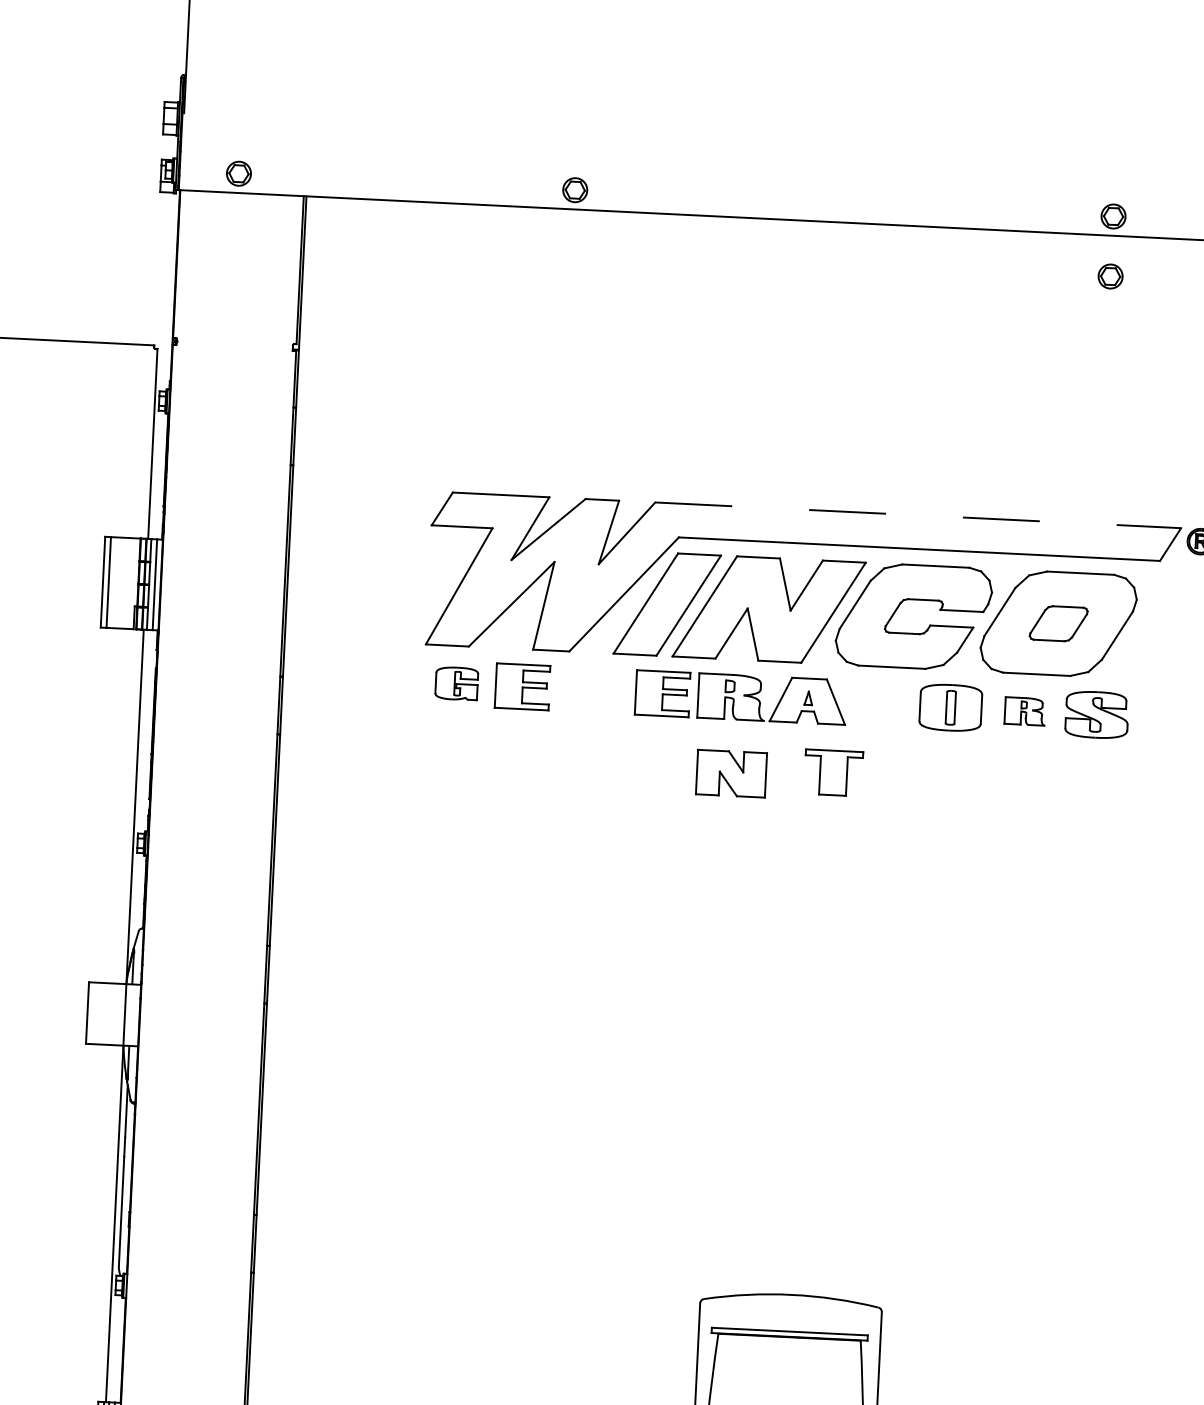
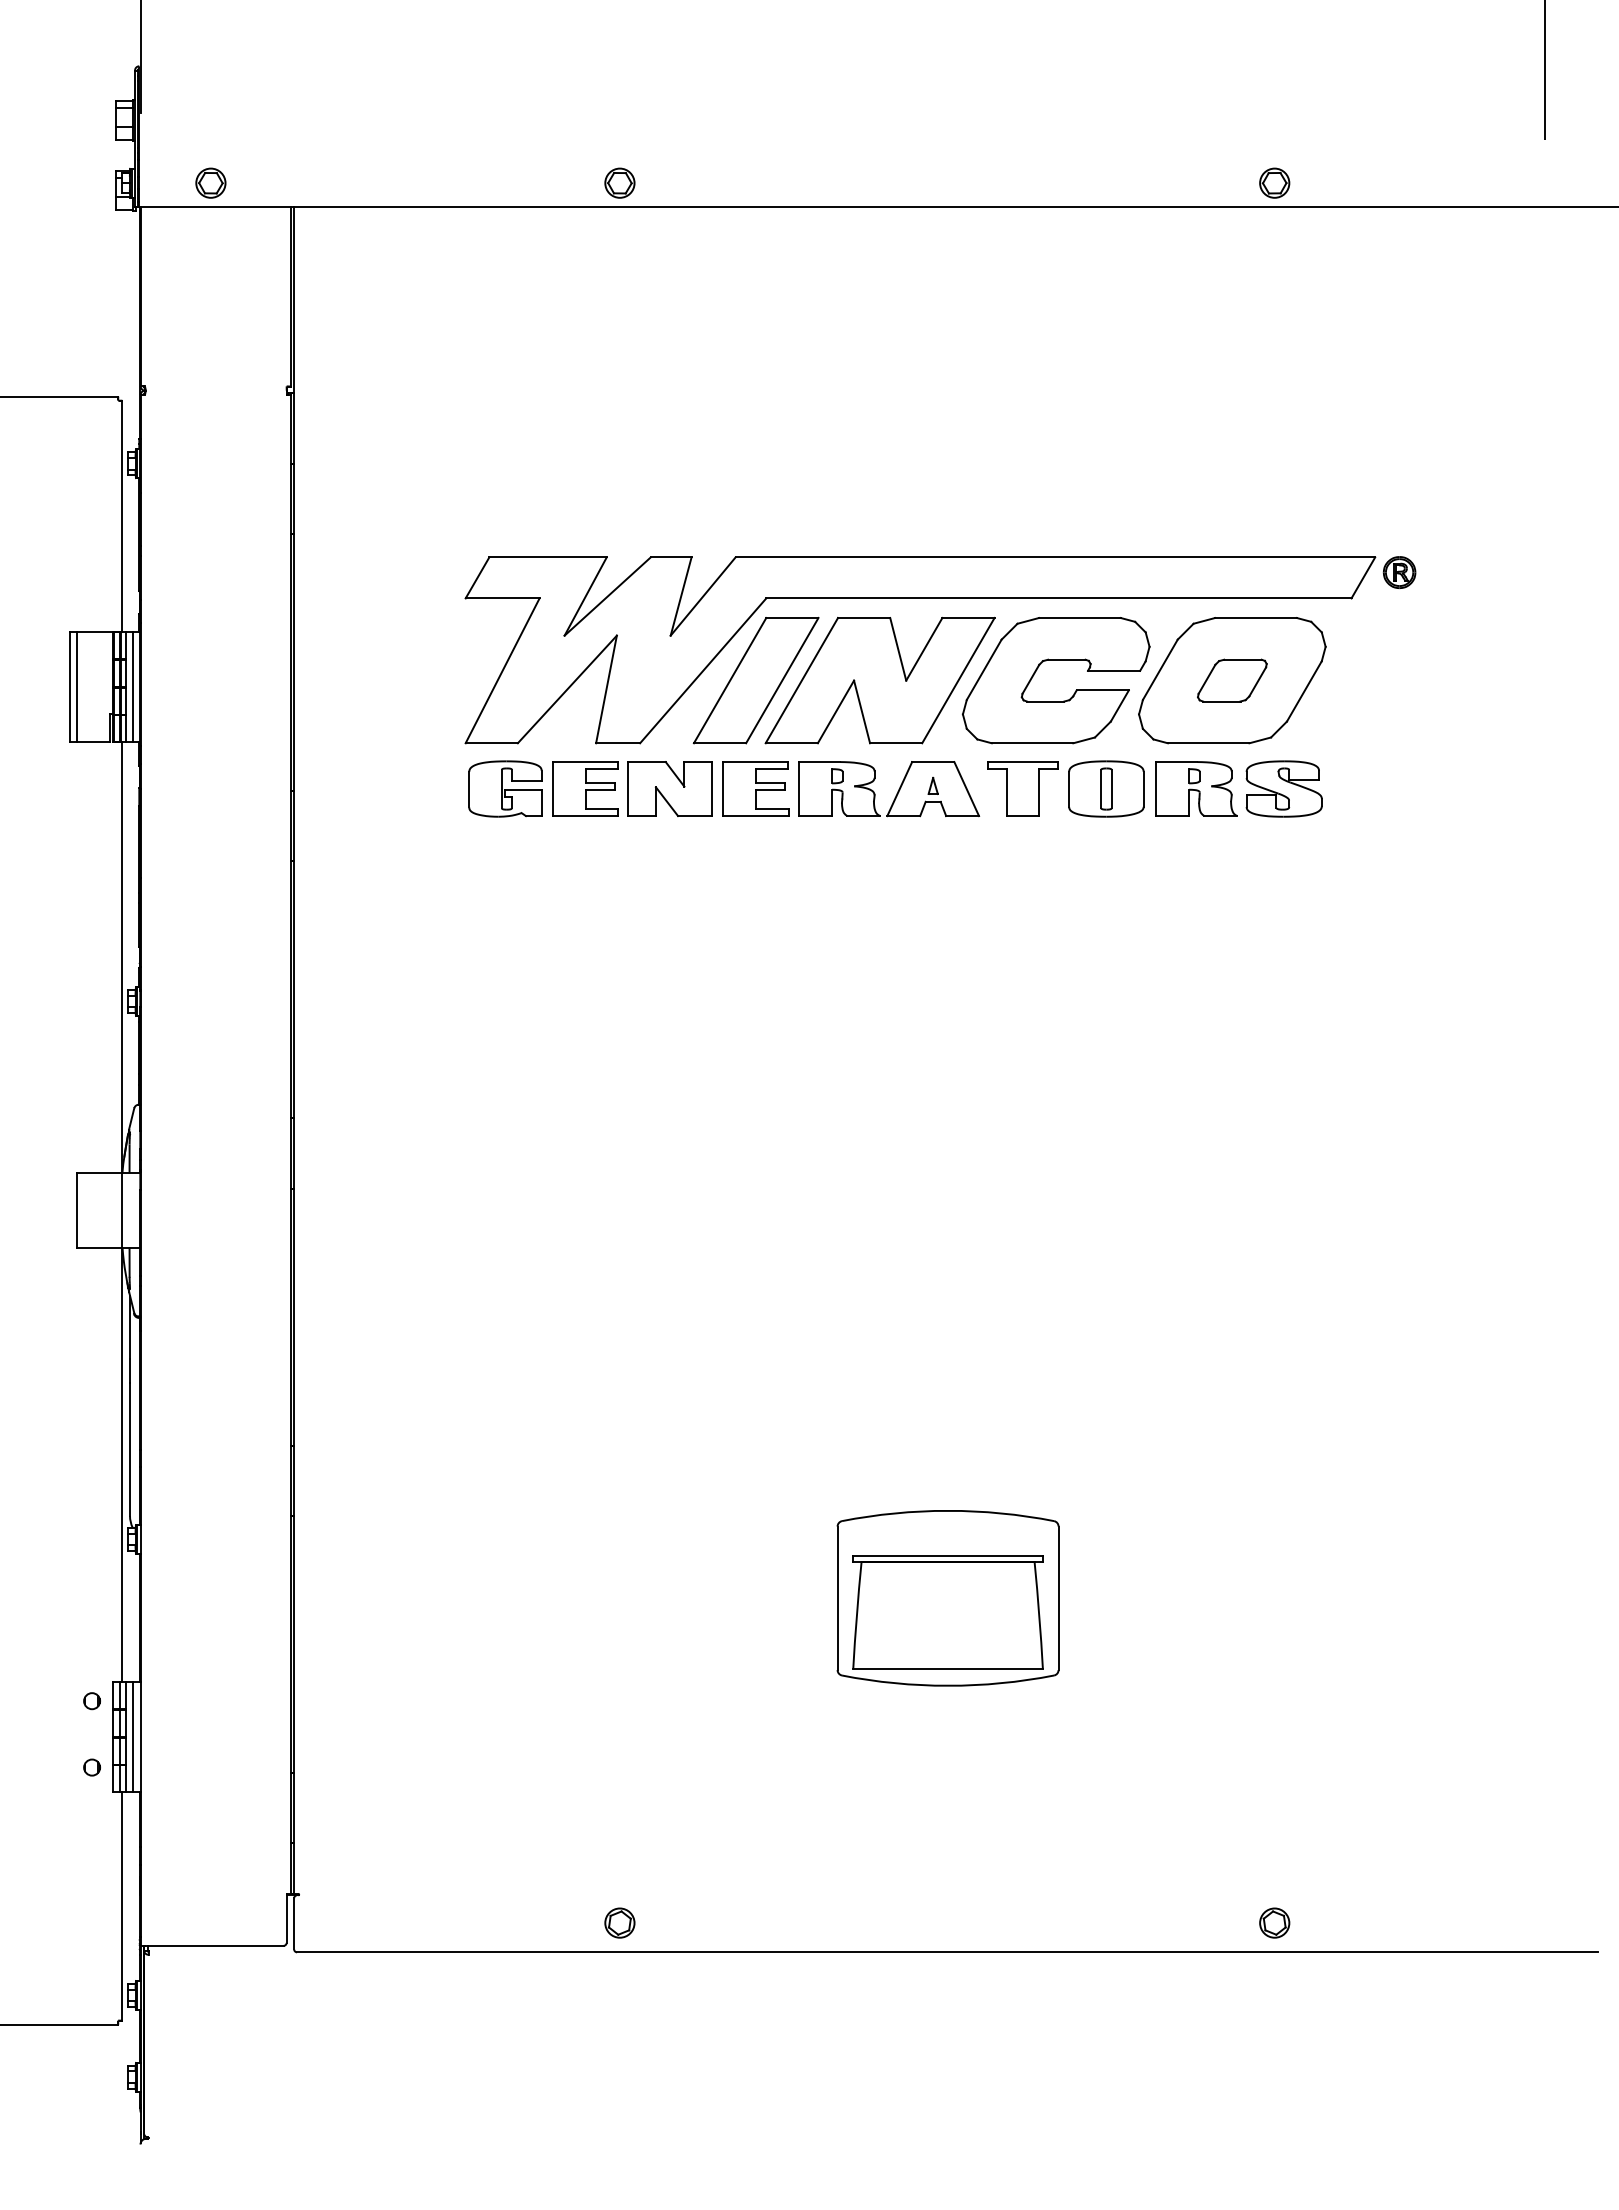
part: (1110, 275) -> (1274, 255), removed
line: (918, 515) -> (1055, 557), dashed -> solid
part: (456, 683) -> (505, 788), size x1.43
part: (1024, 711) -> (1196, 788), size x1.67
part: (833, 772) -> (1022, 788), moved
part: (730, 773) -> (669, 788), moved

